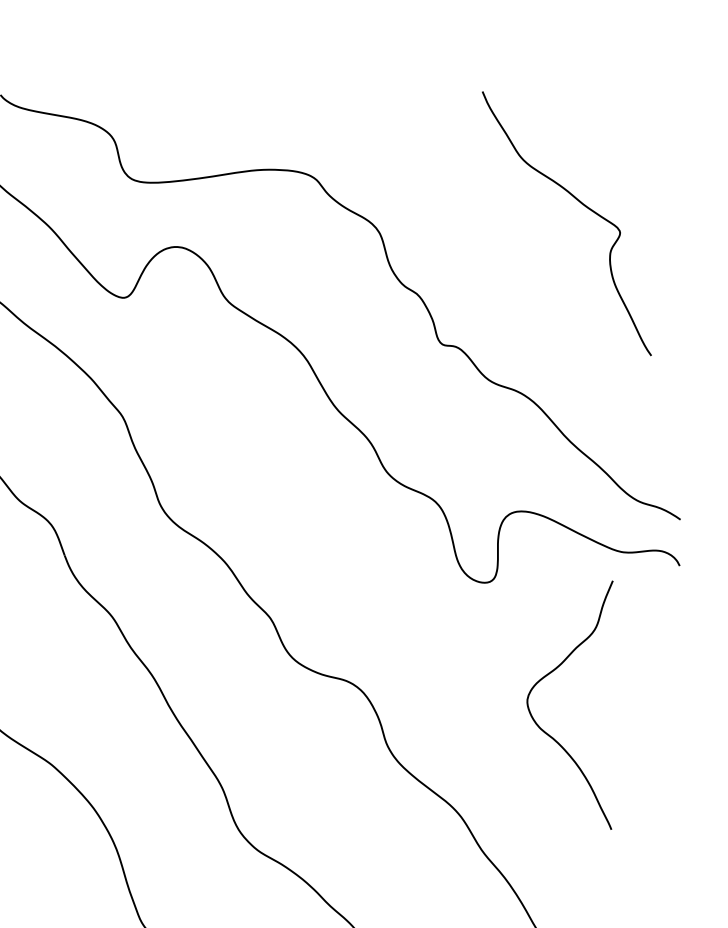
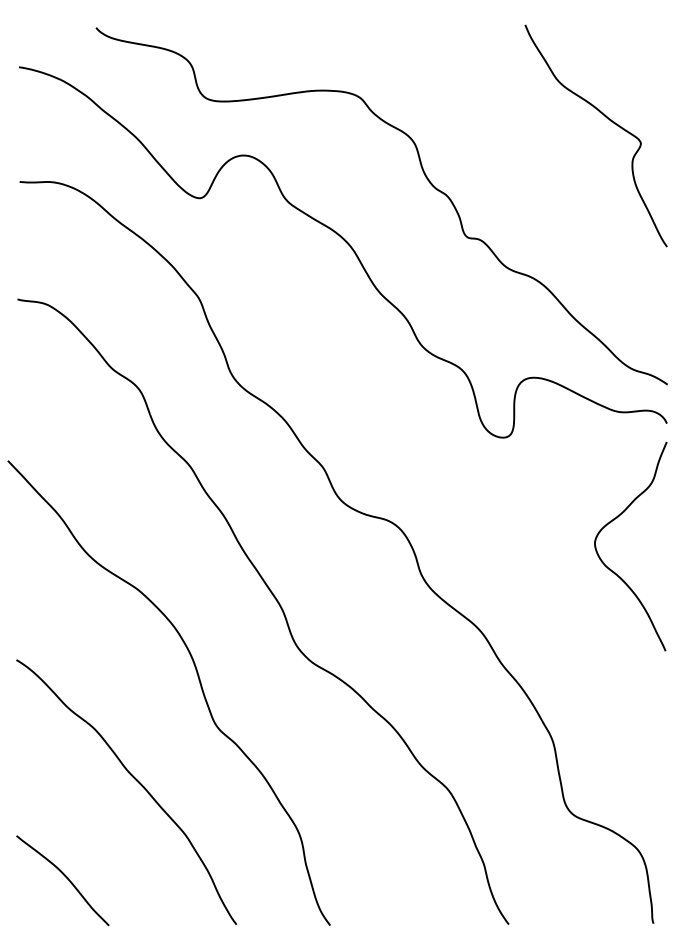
curve: (579, 202) -> (606, 118), moved
curve: (550, 734) -> (614, 571), moved

